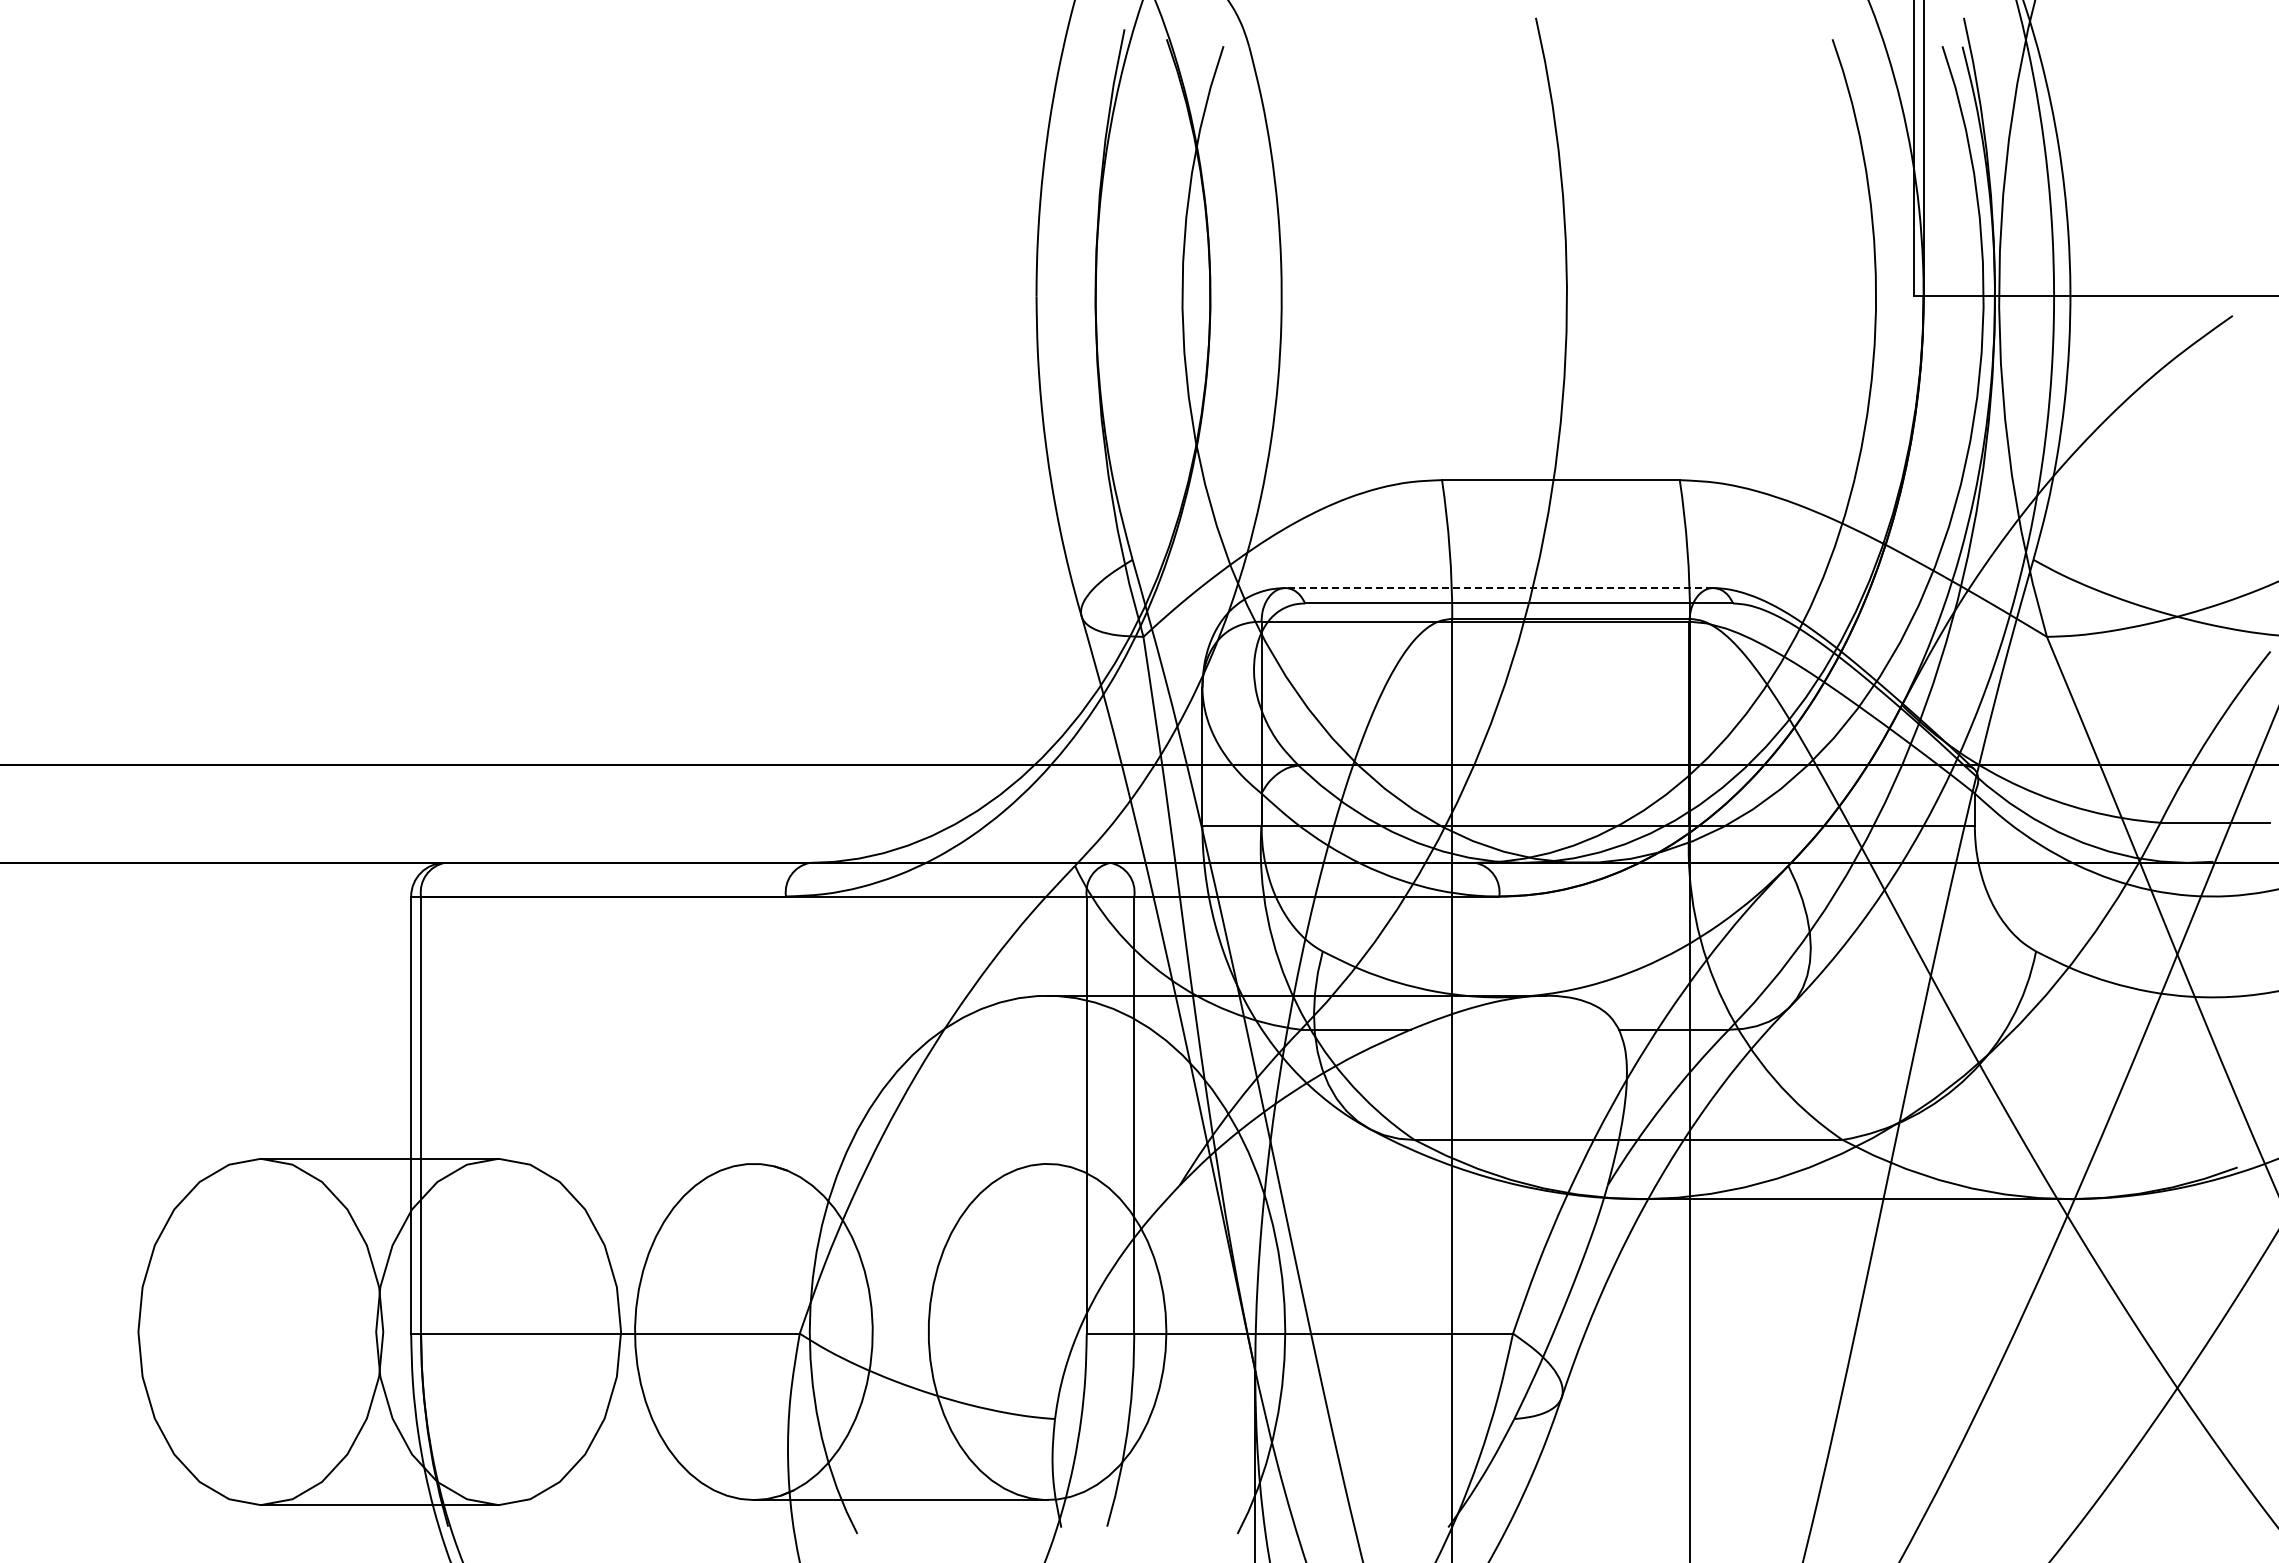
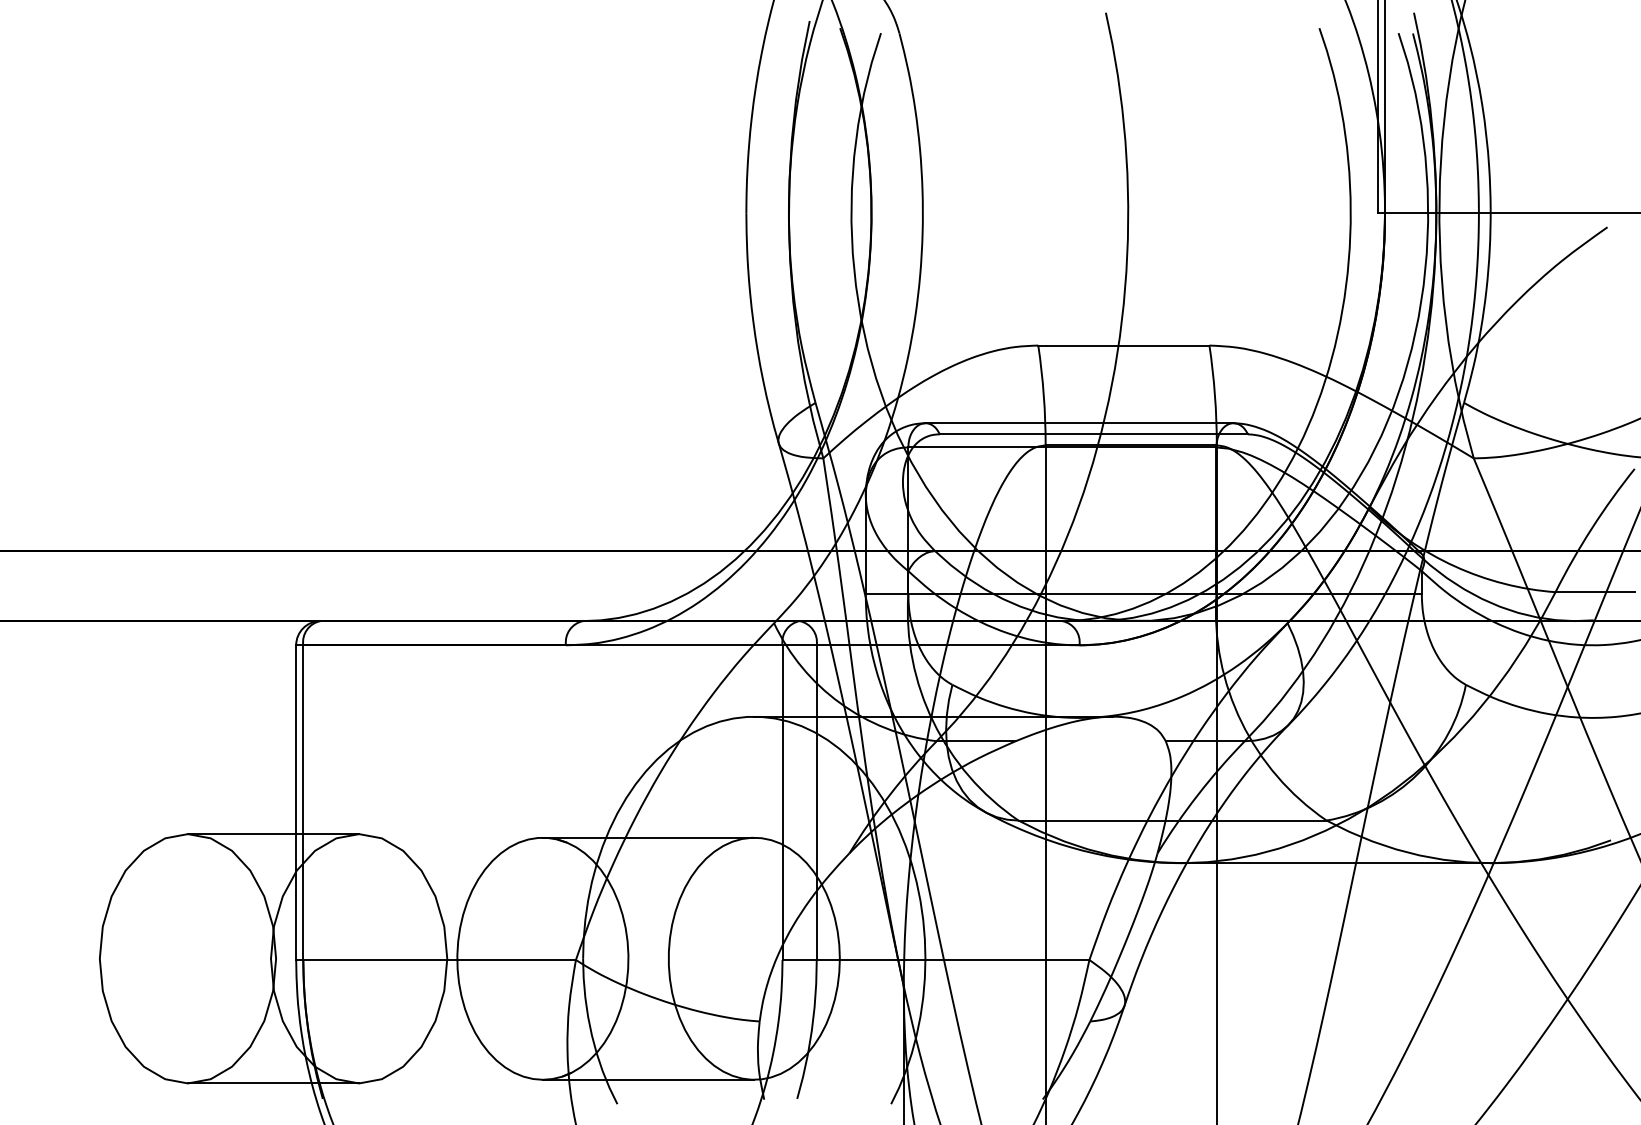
line: (1499, 588) -> (1079, 423), dashed -> solid
line: (900, 1163) -> (648, 837), added

